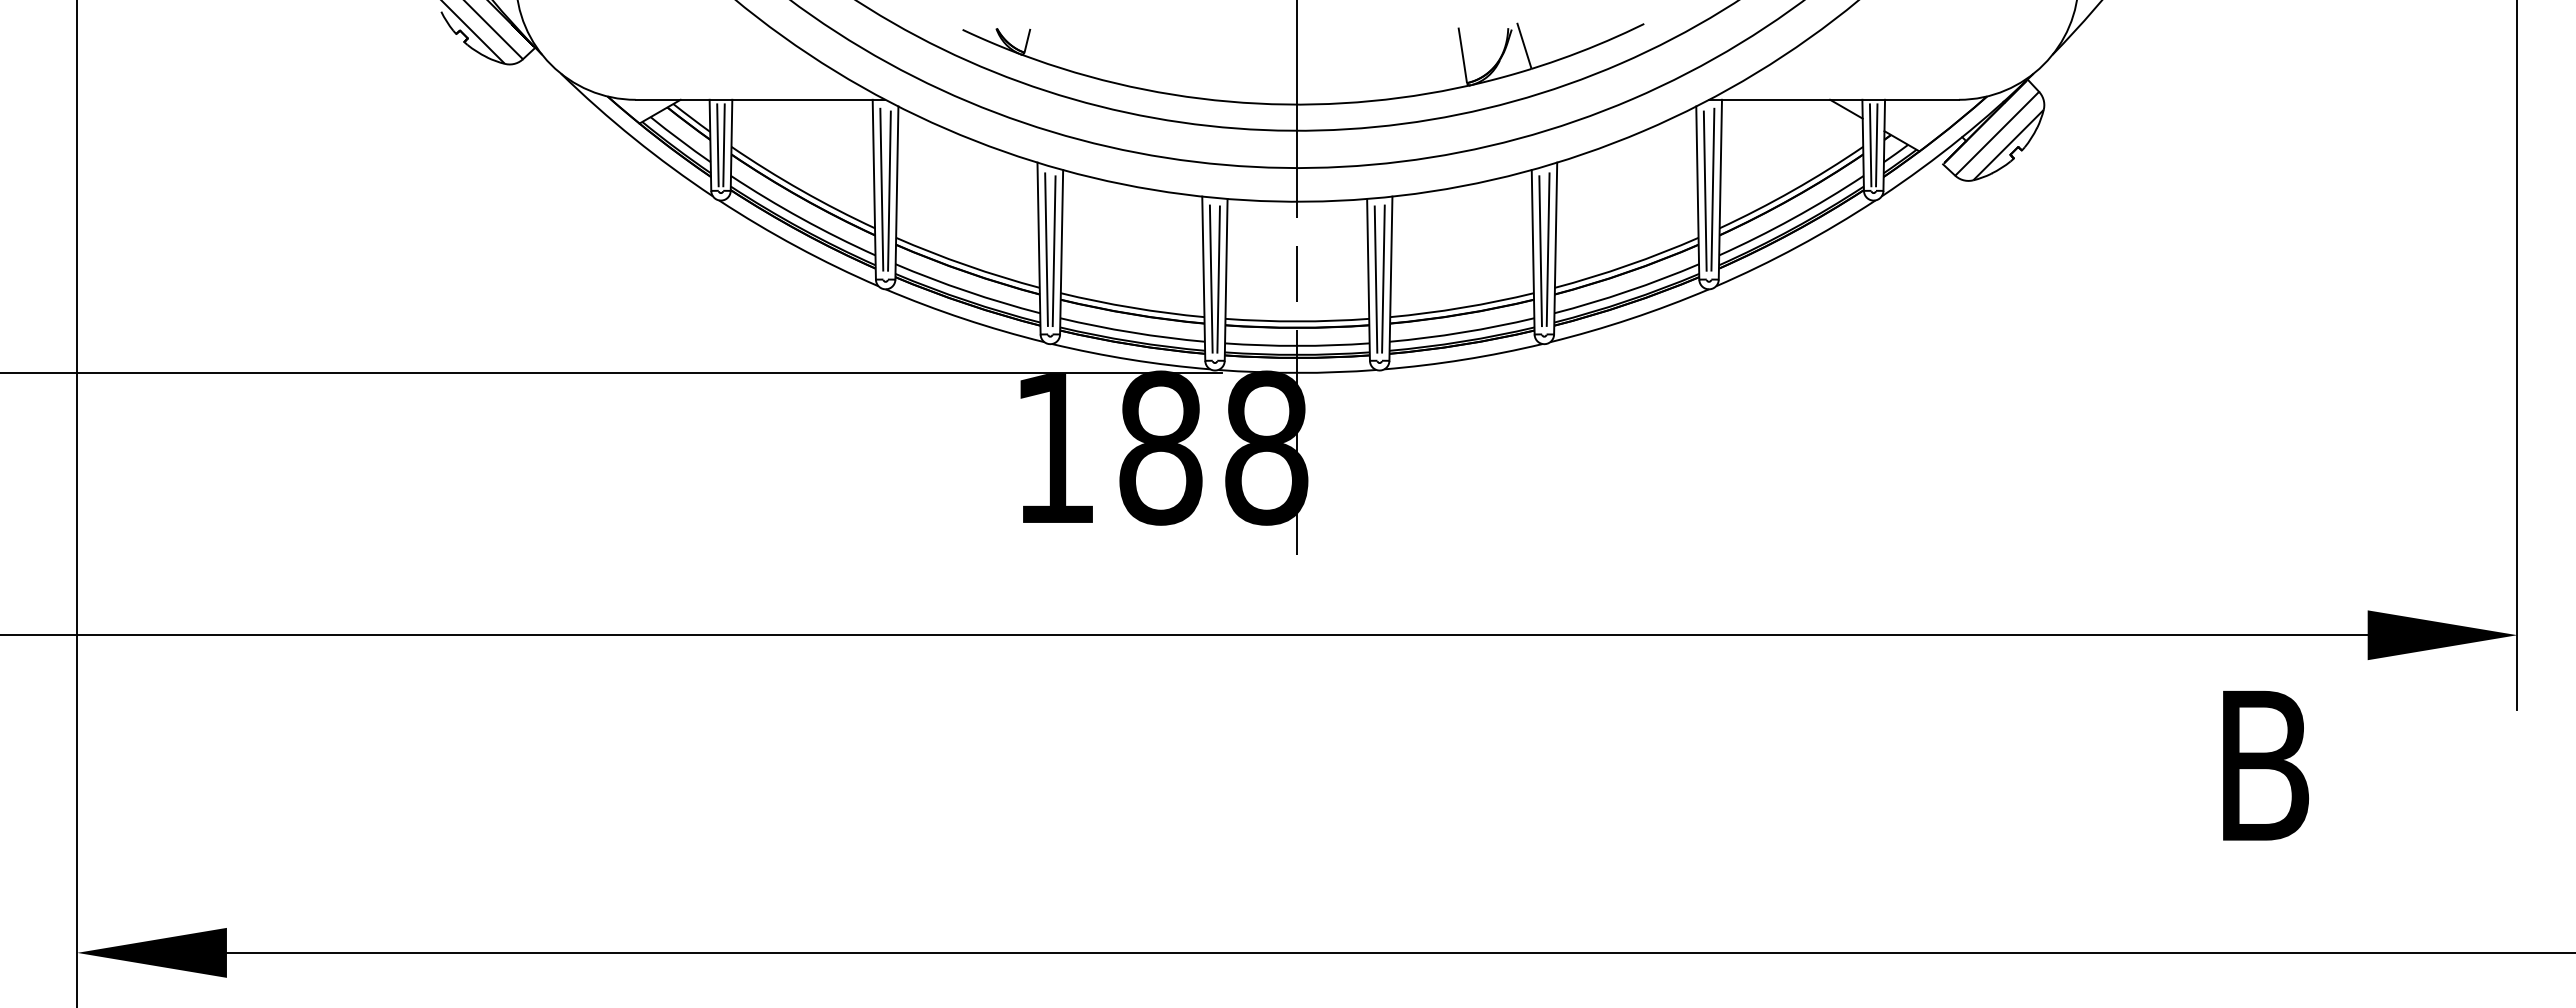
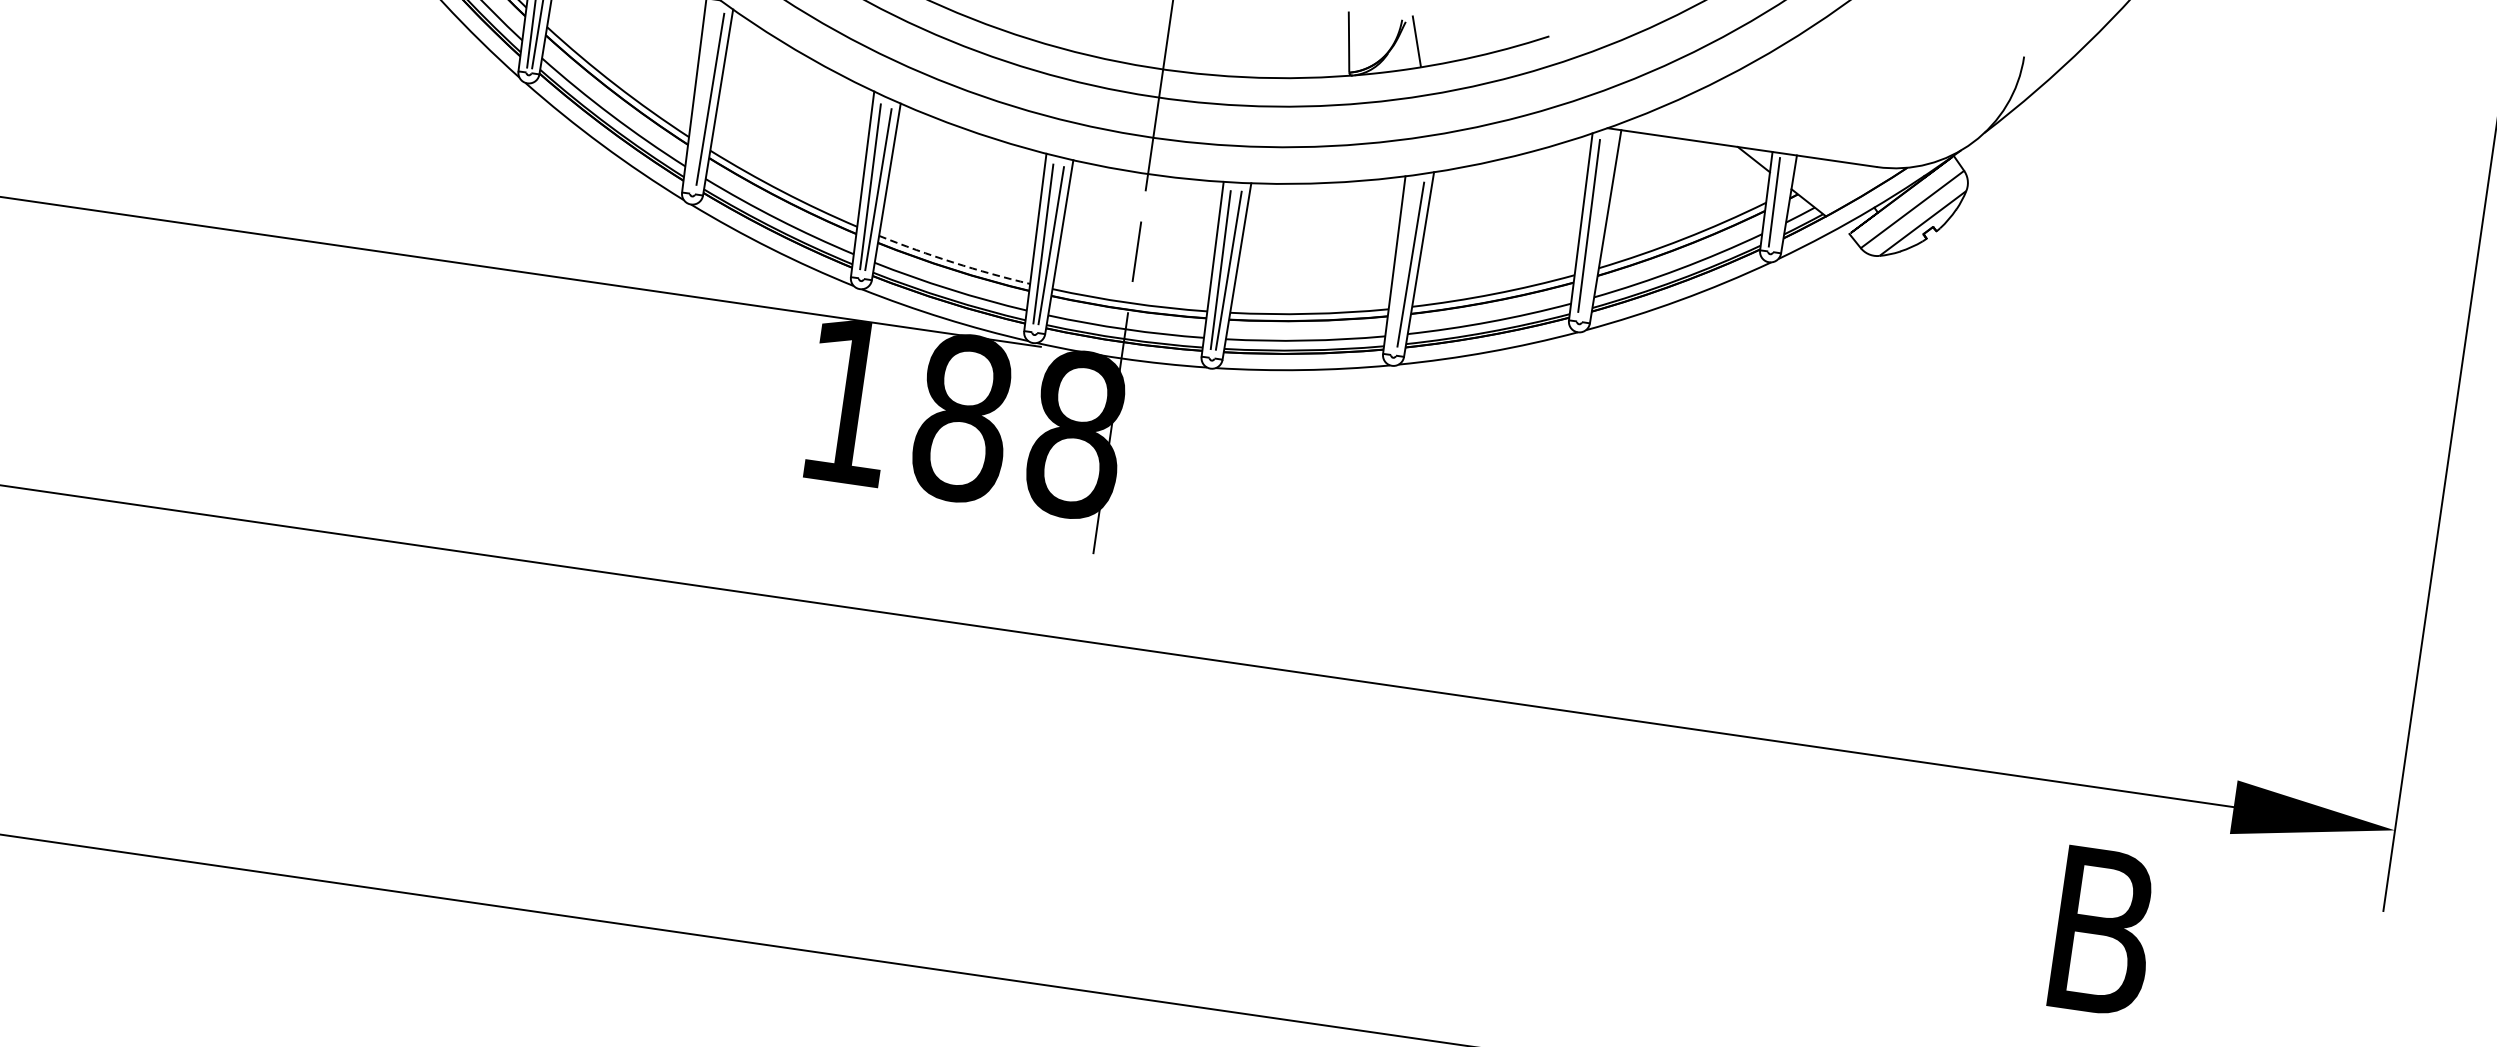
line: (1876, 145) -> (1780, 203), removed
line: (881, 189) -> (702, 96), removed
line: (1712, 189) -> (1597, 225), removed
line: (1540, 251) -> (1402, 265), removed
arc: (1132, 307) -> (954, 262), solid -> dashed

